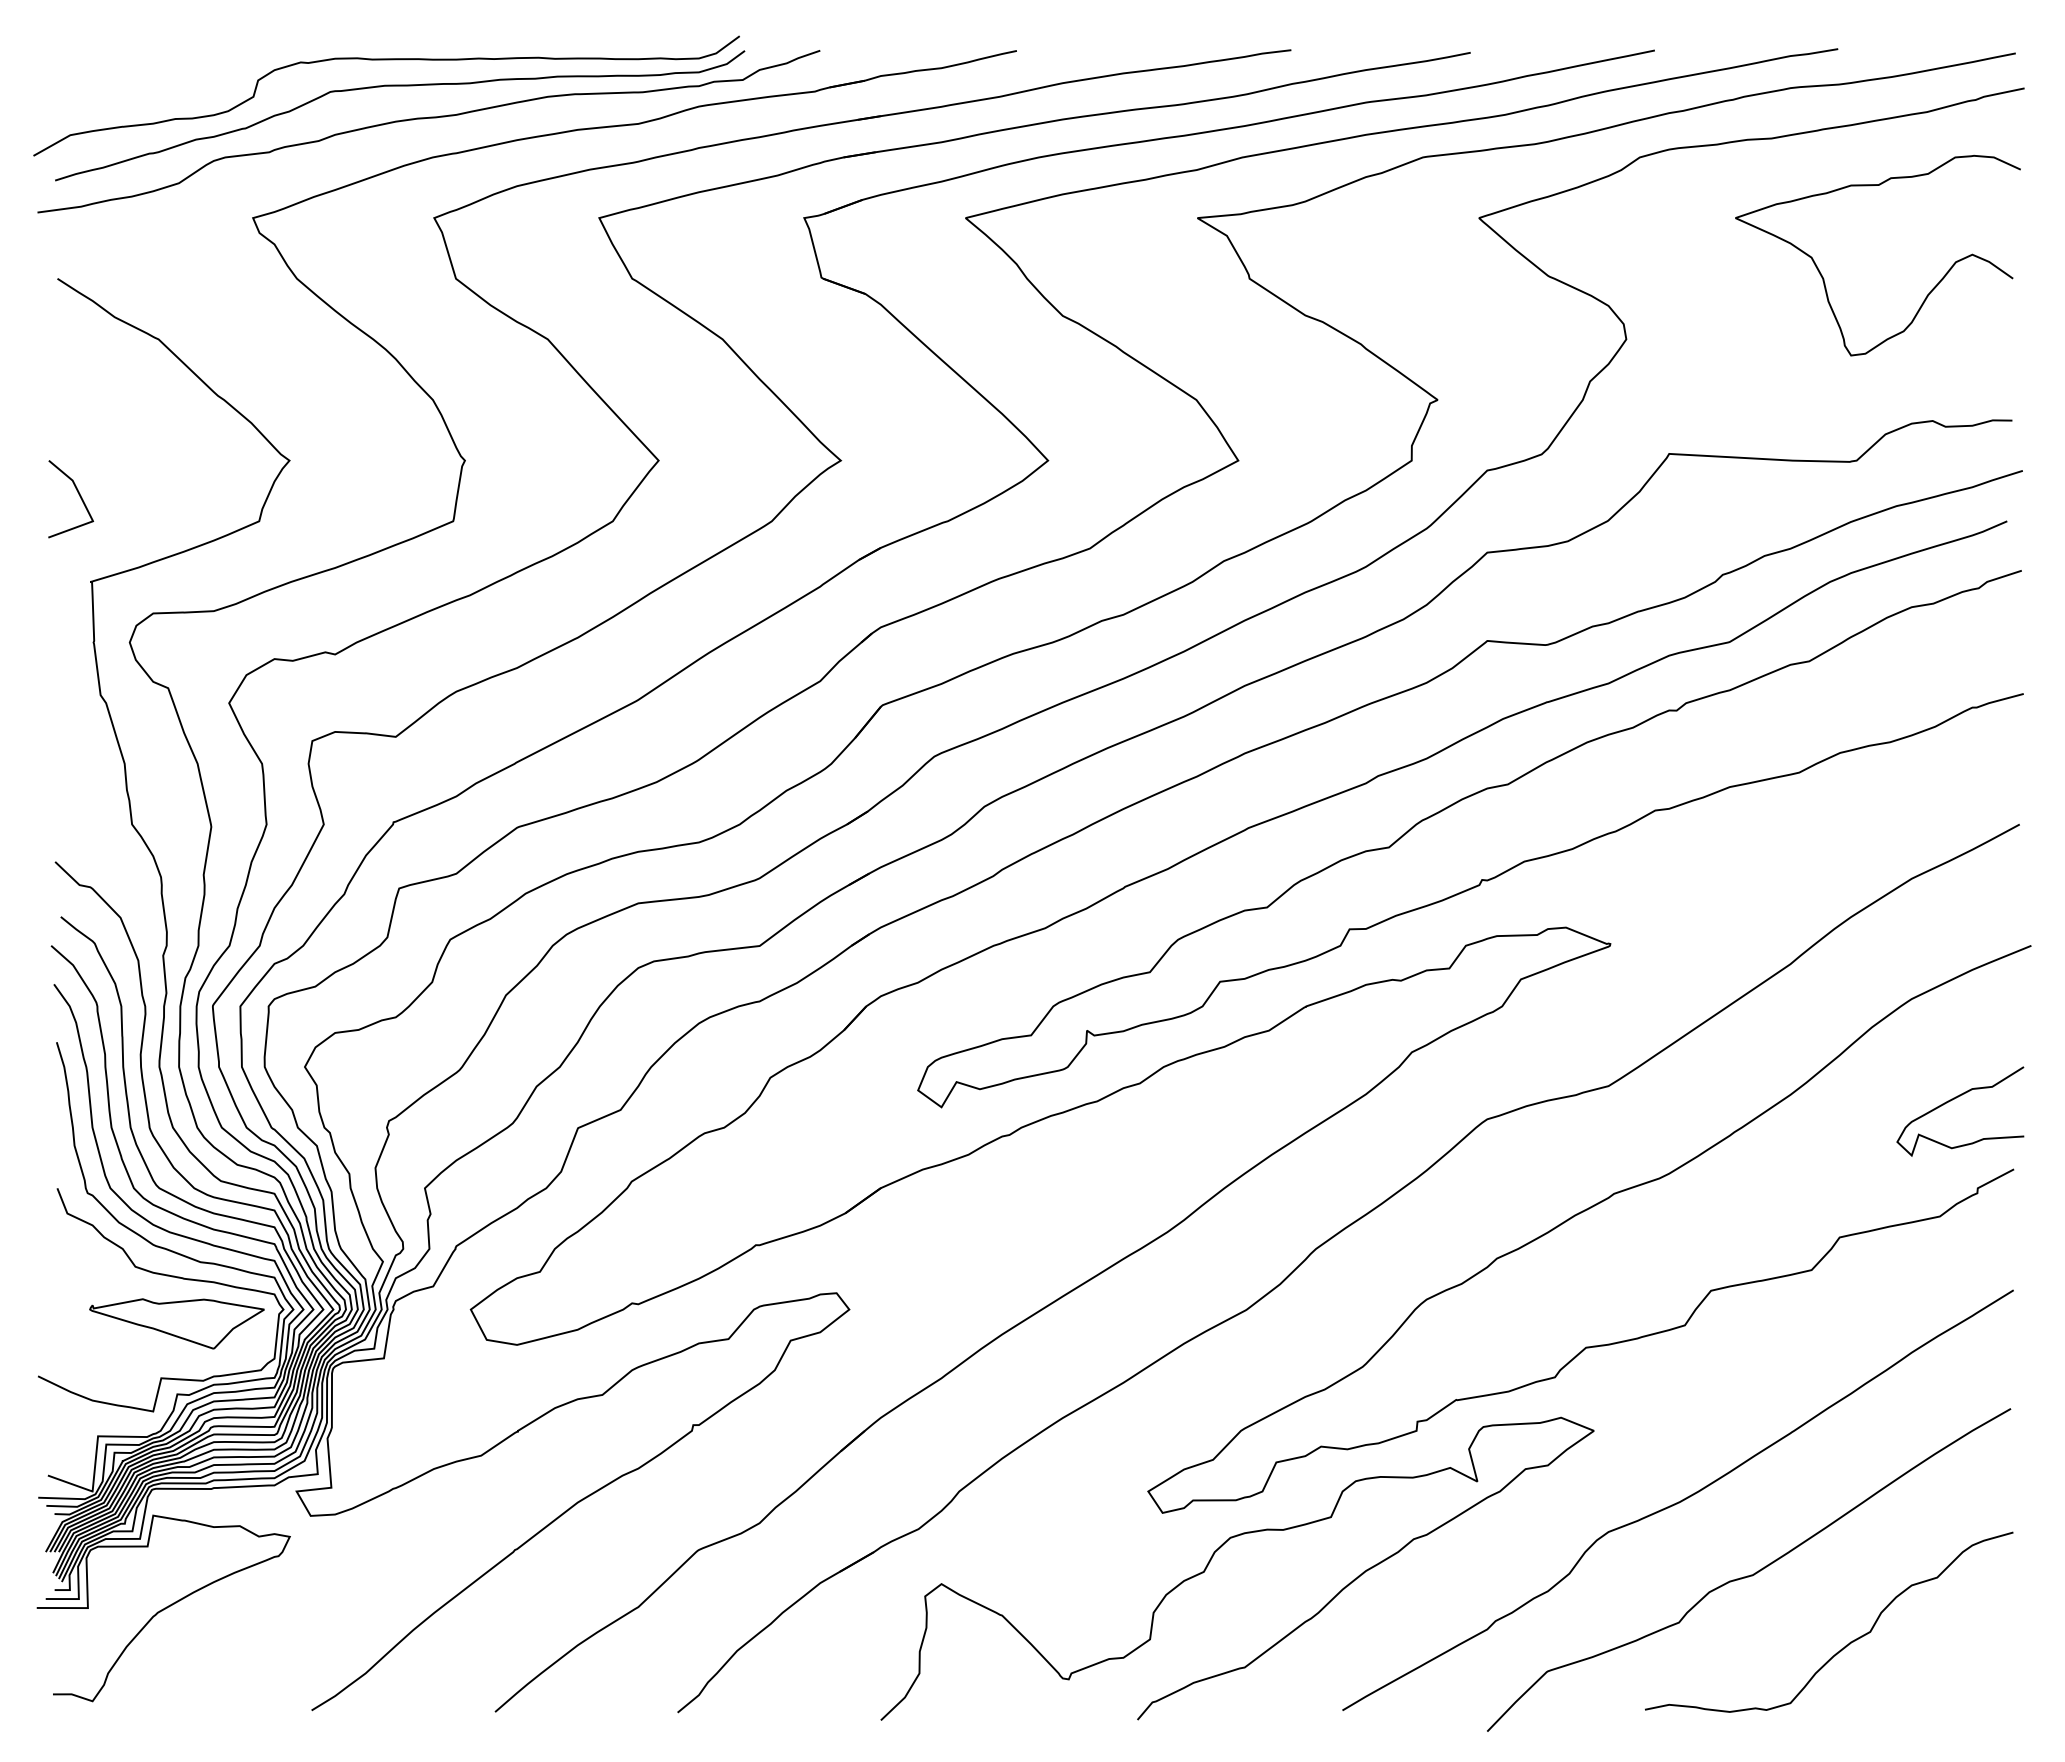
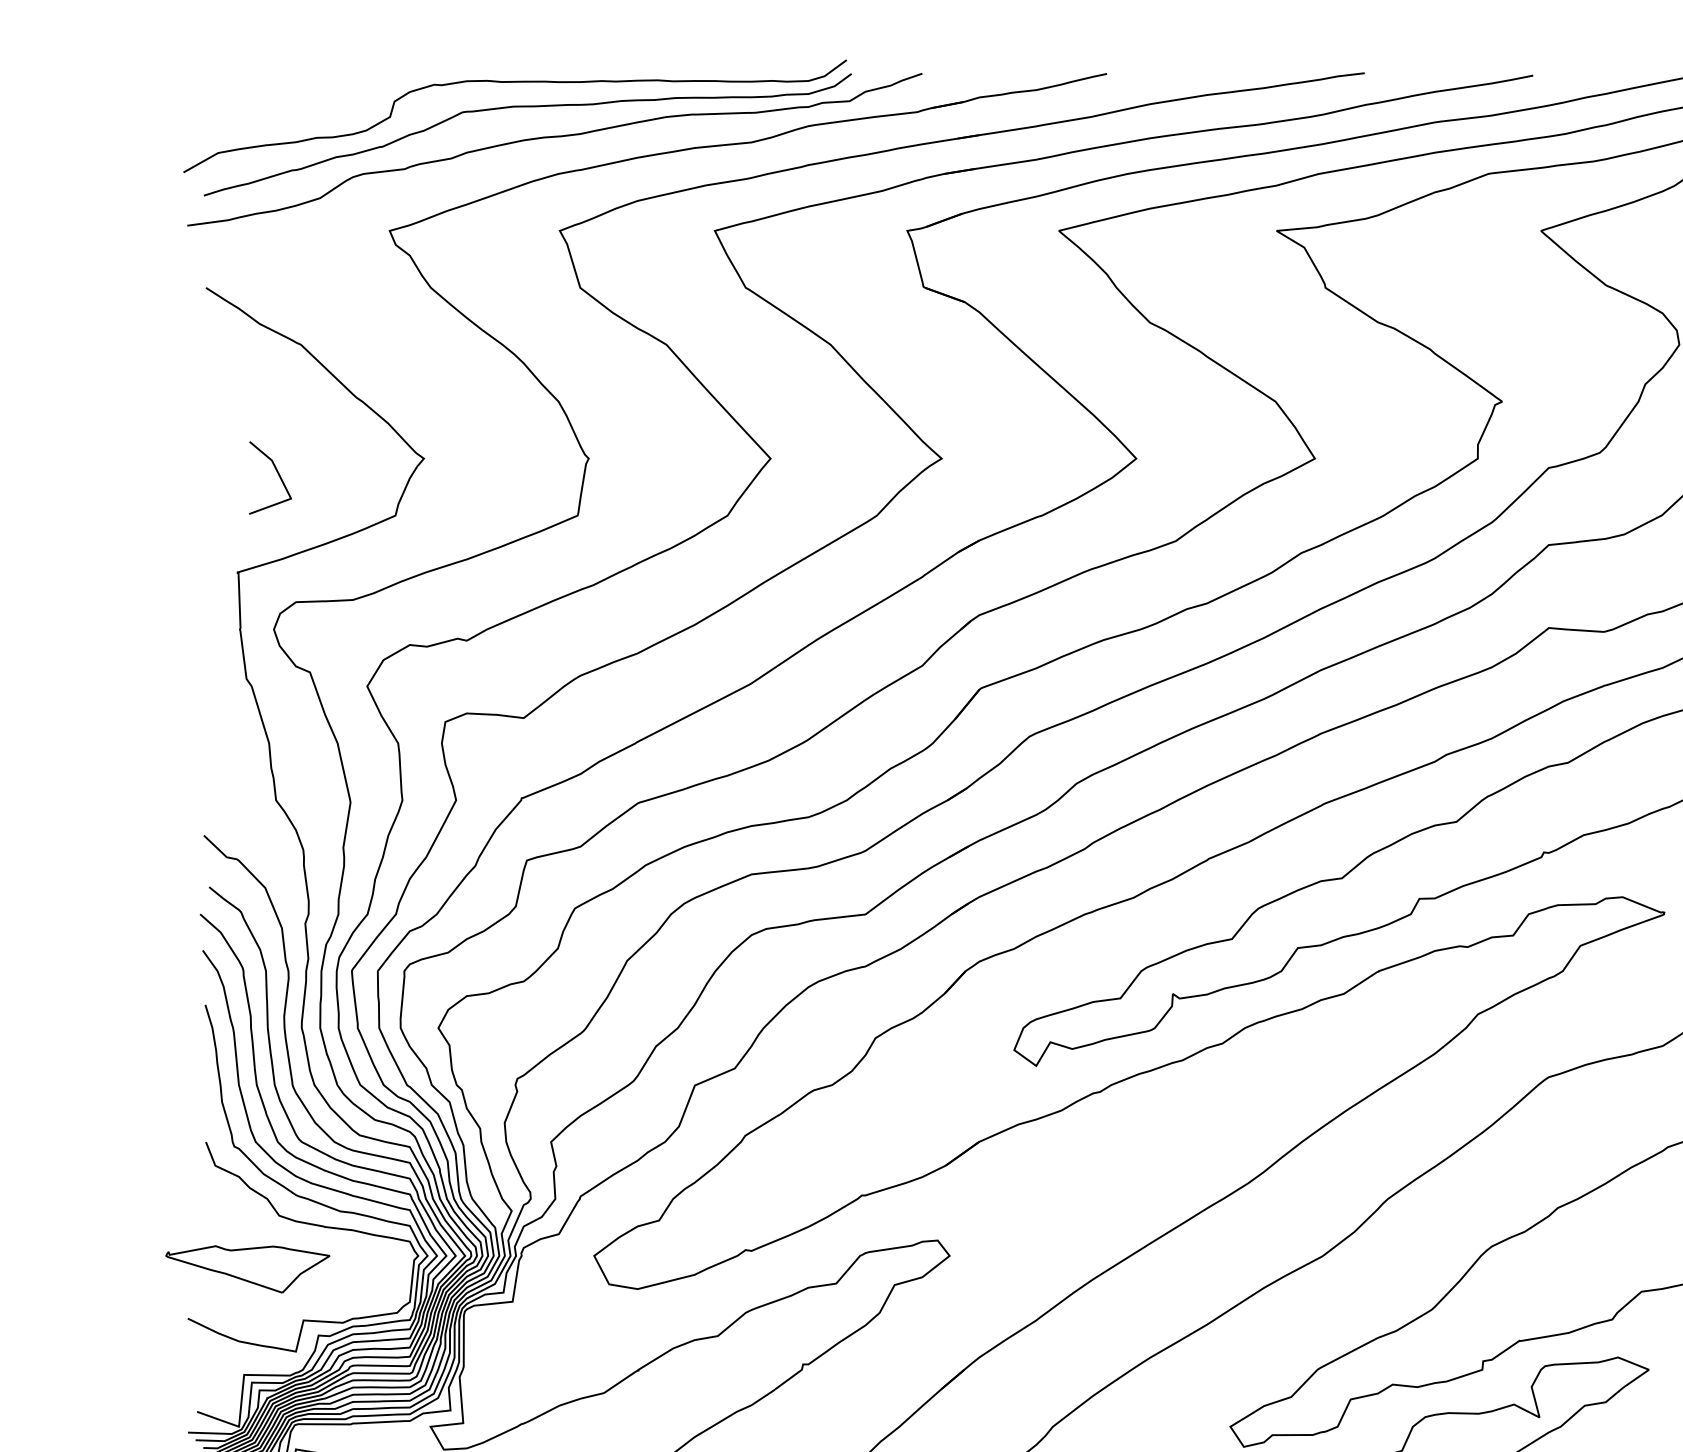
curve: (79, 496) -> (278, 475), moved
part: (176, 1323) -> (247, 1268), moved

